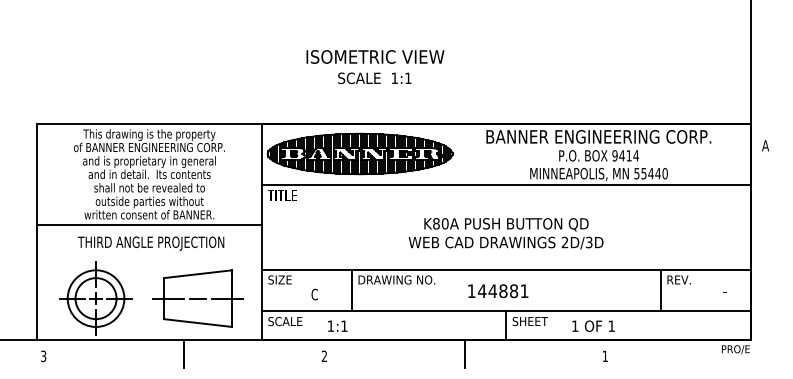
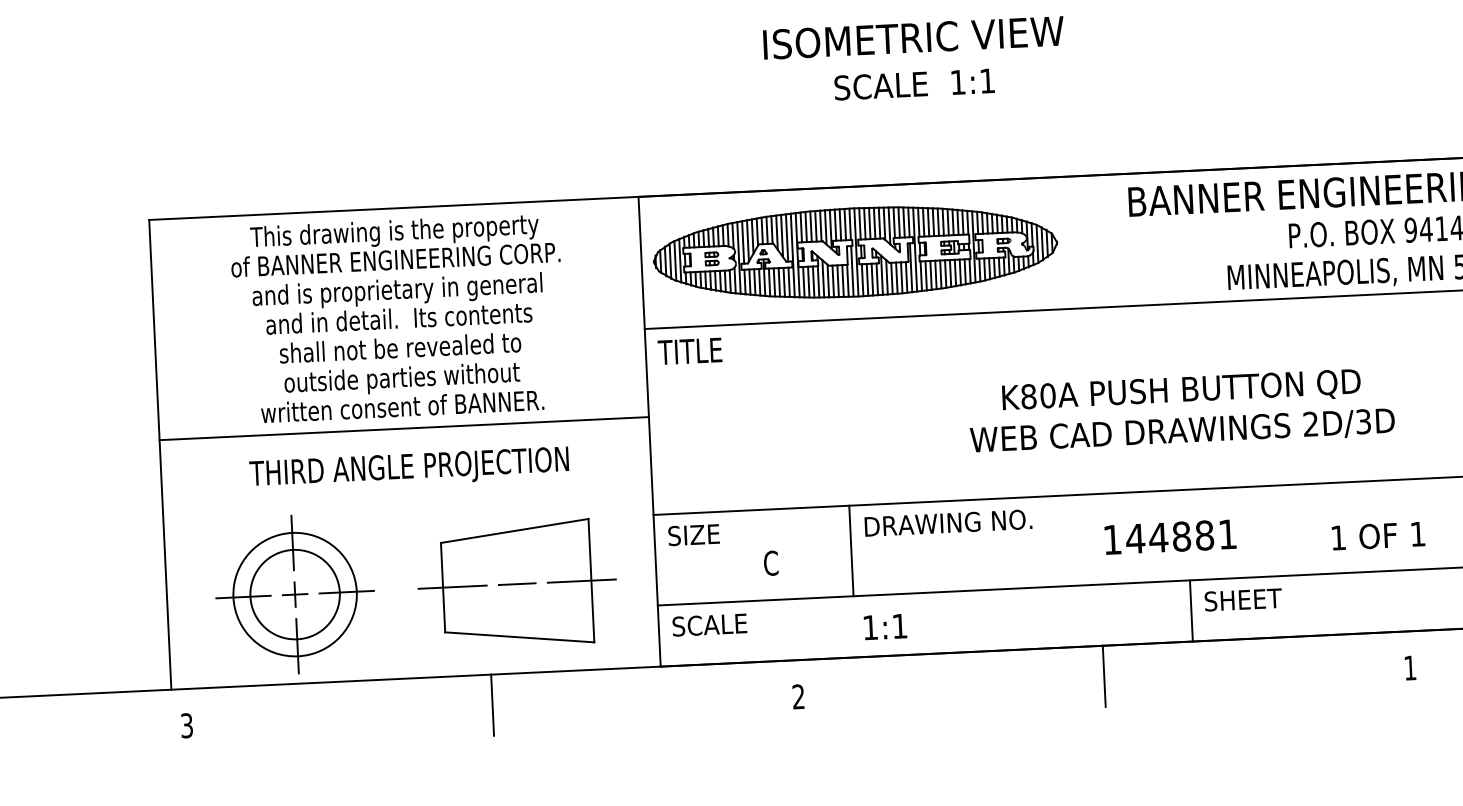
text: (375, 67) -> (914, 60), moved
text: (337, 325) -> (884, 625), moved
text: (593, 325) -> (1378, 534), moved

